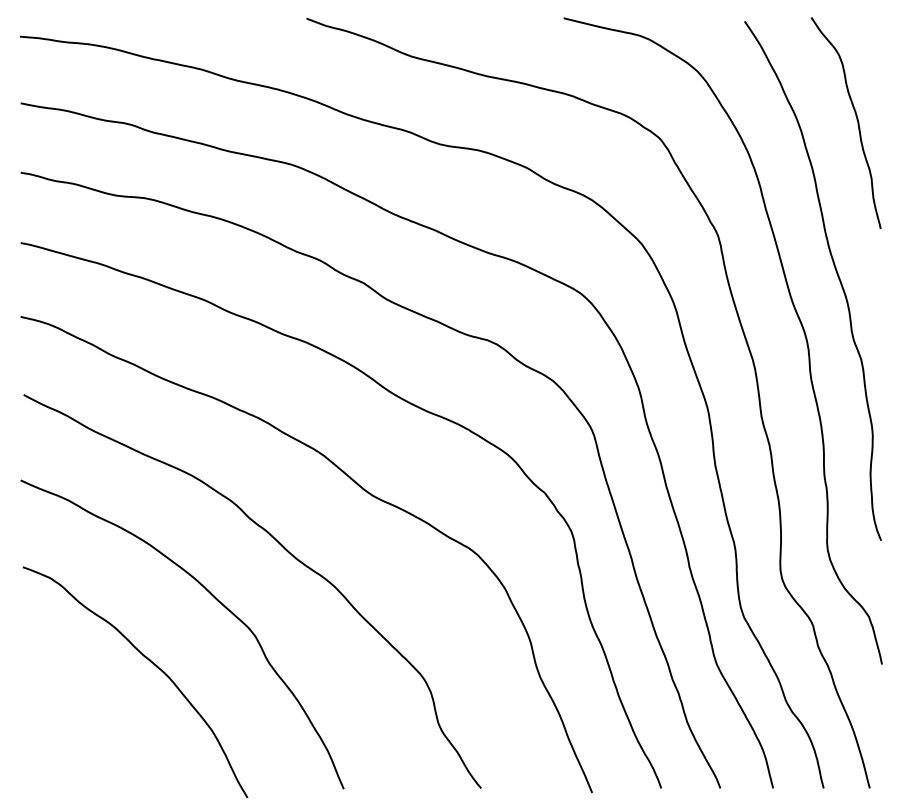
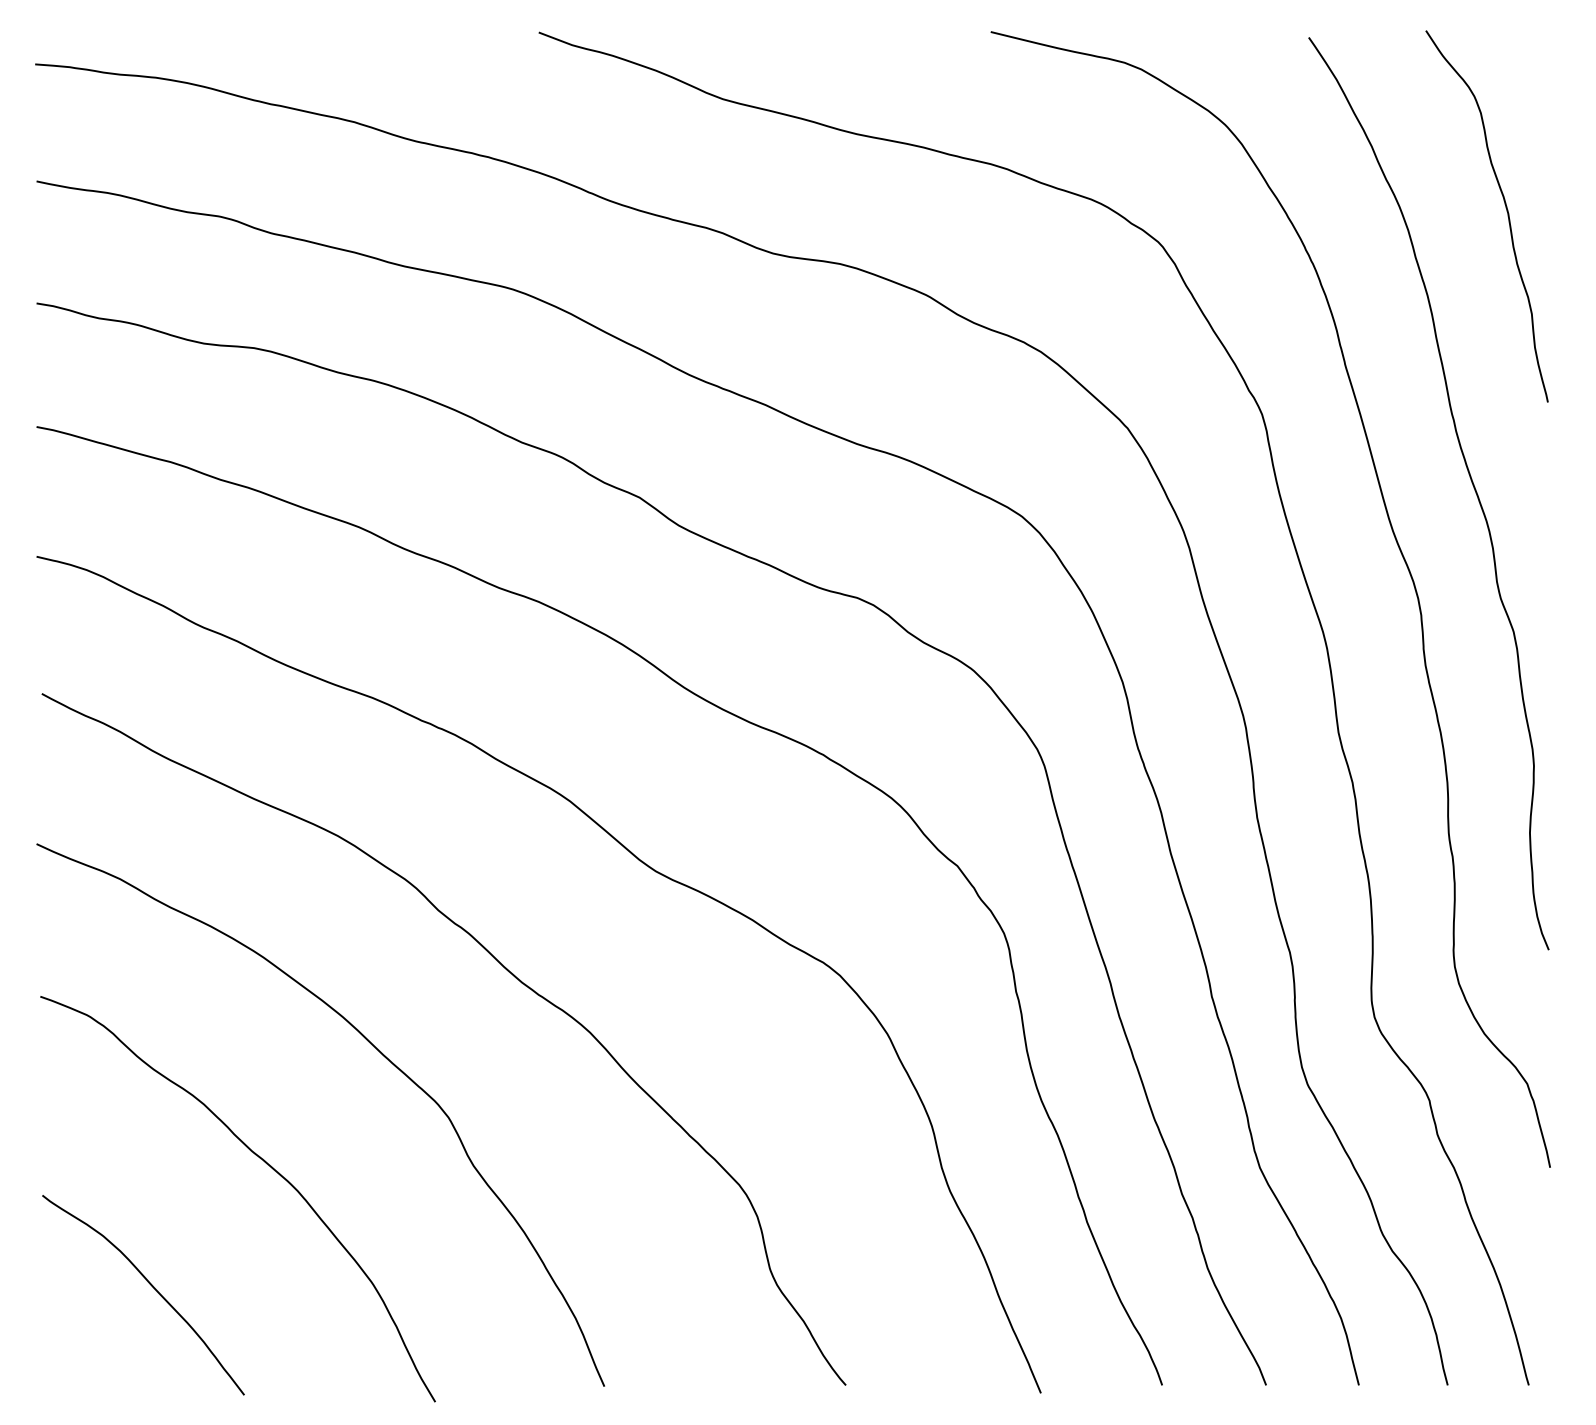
curve: (85, 732) -> (150, 1287), added

